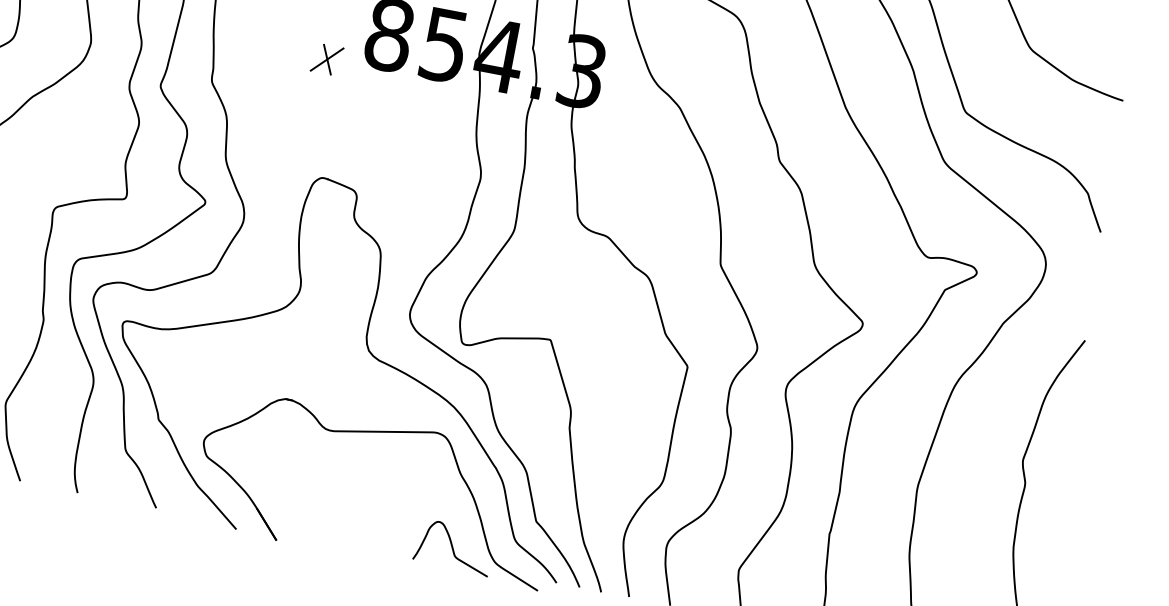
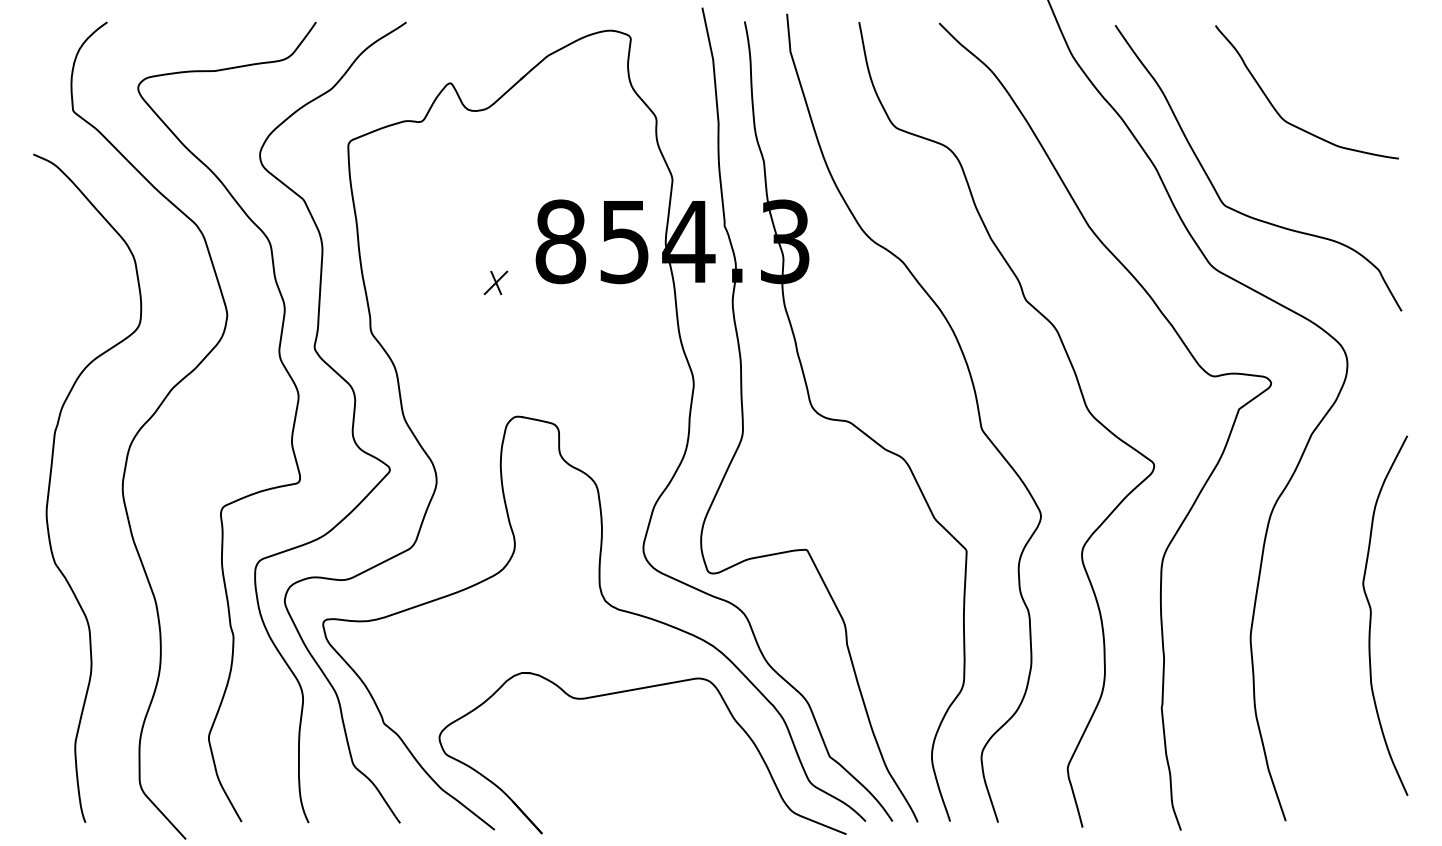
part: (326, 59) -> (495, 282), size x0.7
curve: (452, 547) -> (741, 803), removed

